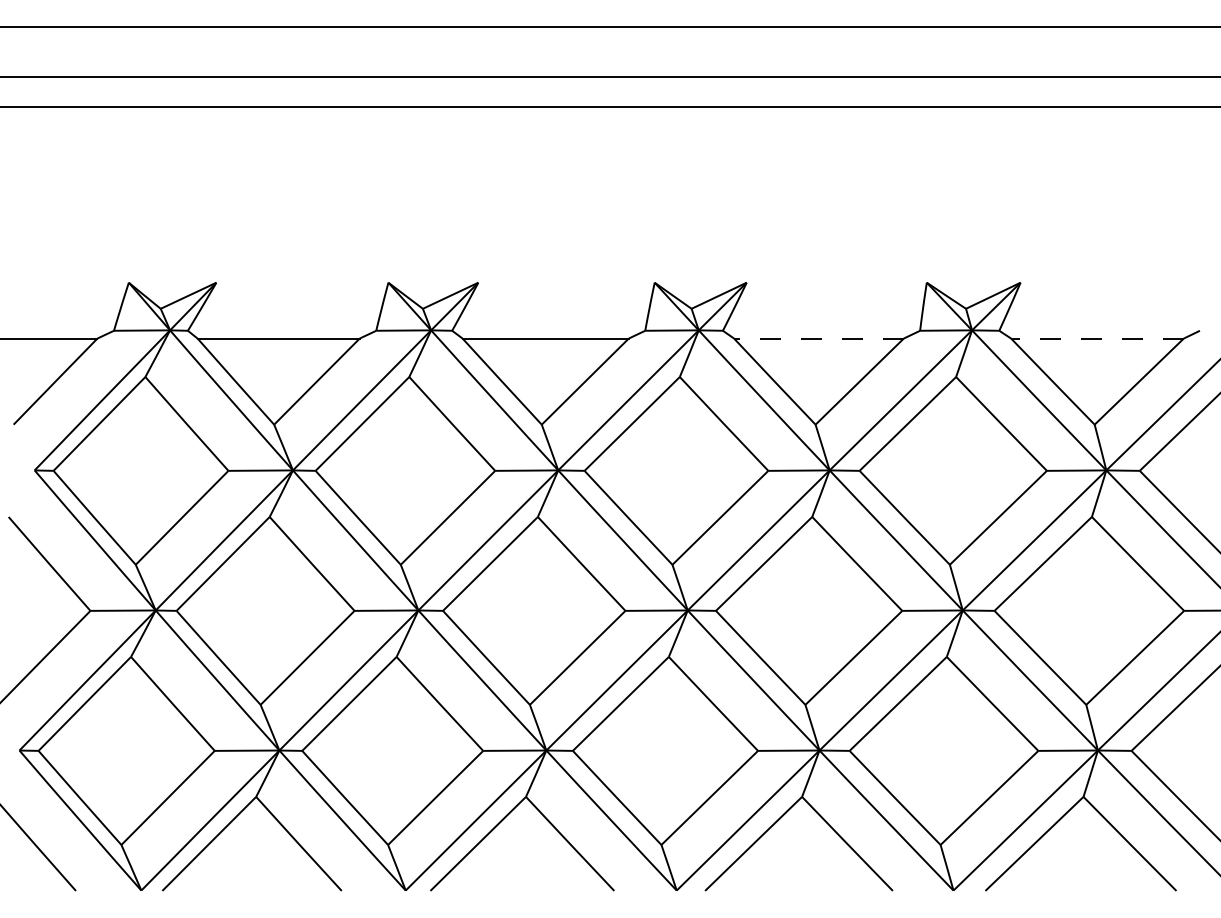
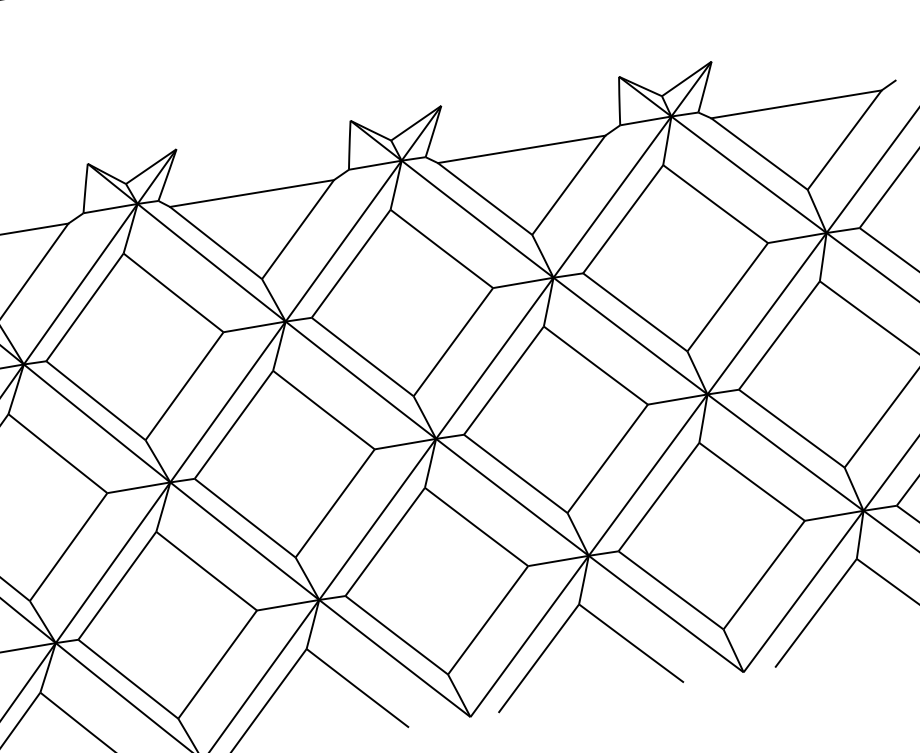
line: (818, 338) -> (521, 149), dashed -> solid
line: (1096, 338) -> (795, 104), dashed -> solid

